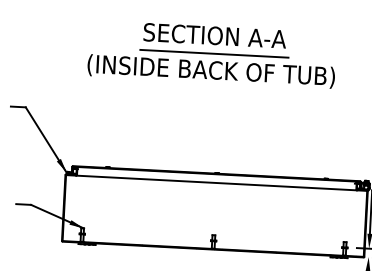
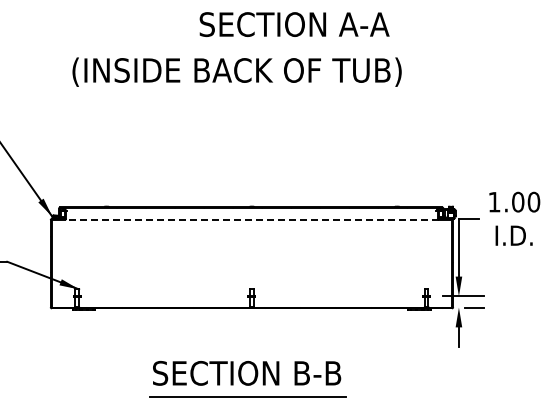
text: (214, 35) -> (294, 24), moved
line: (214, 53) -> (239, 48), removed
line: (216, 182) -> (251, 219), solid -> dashed

